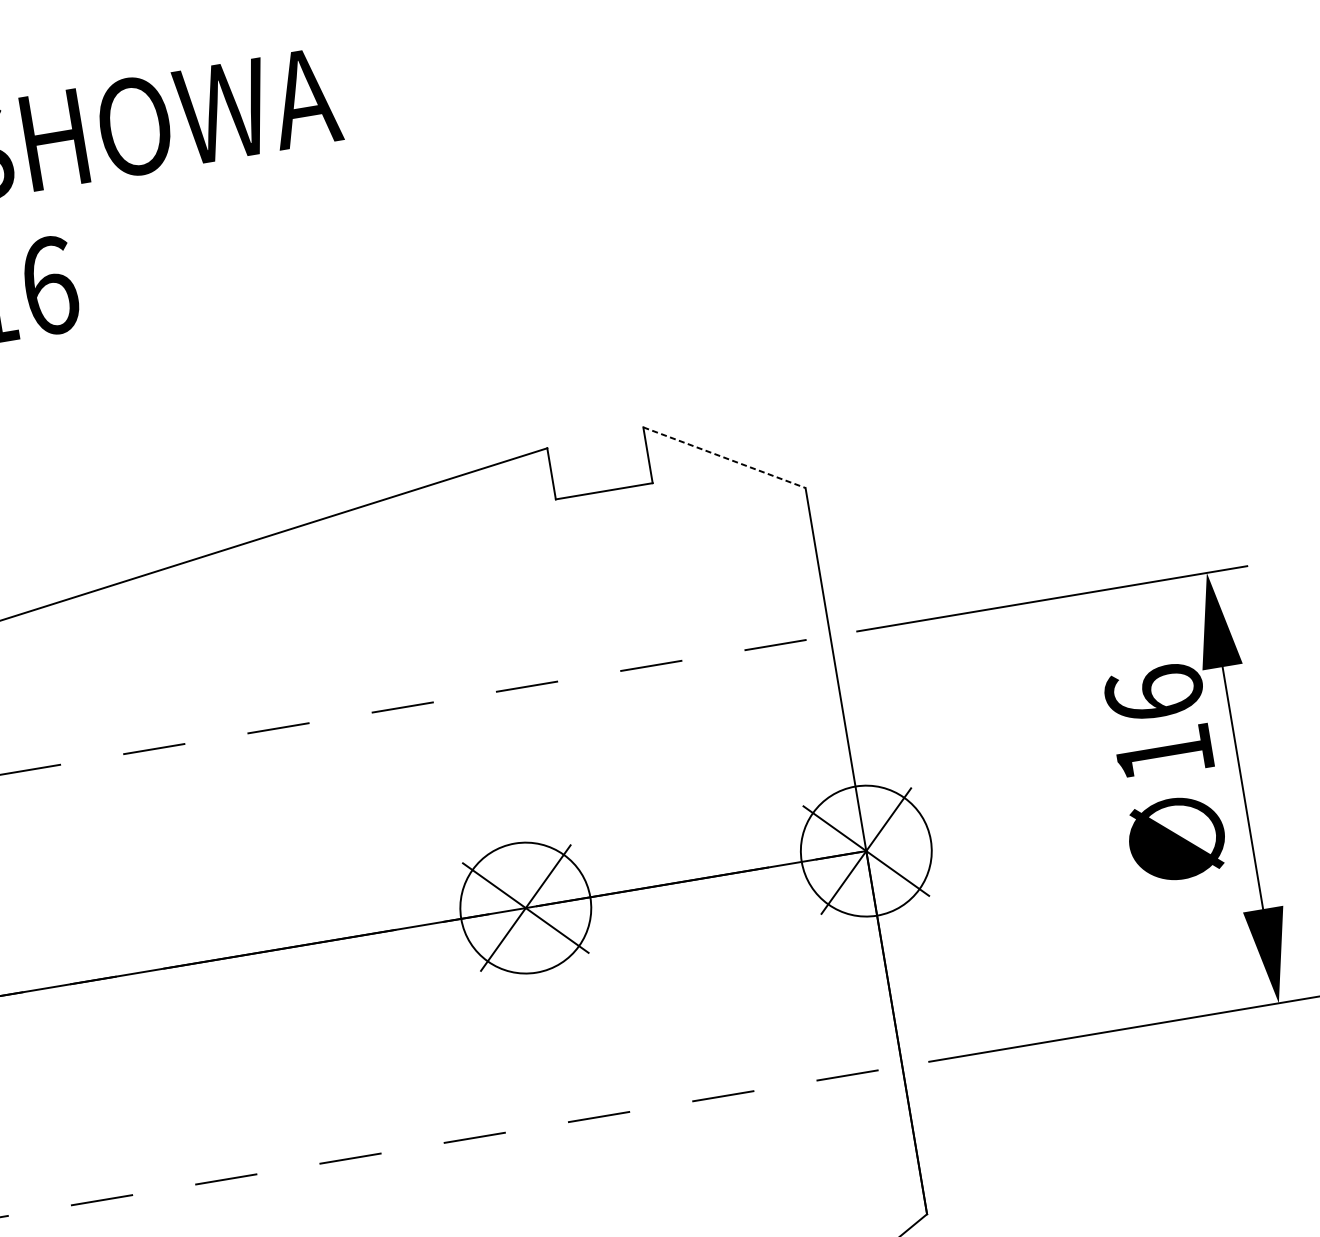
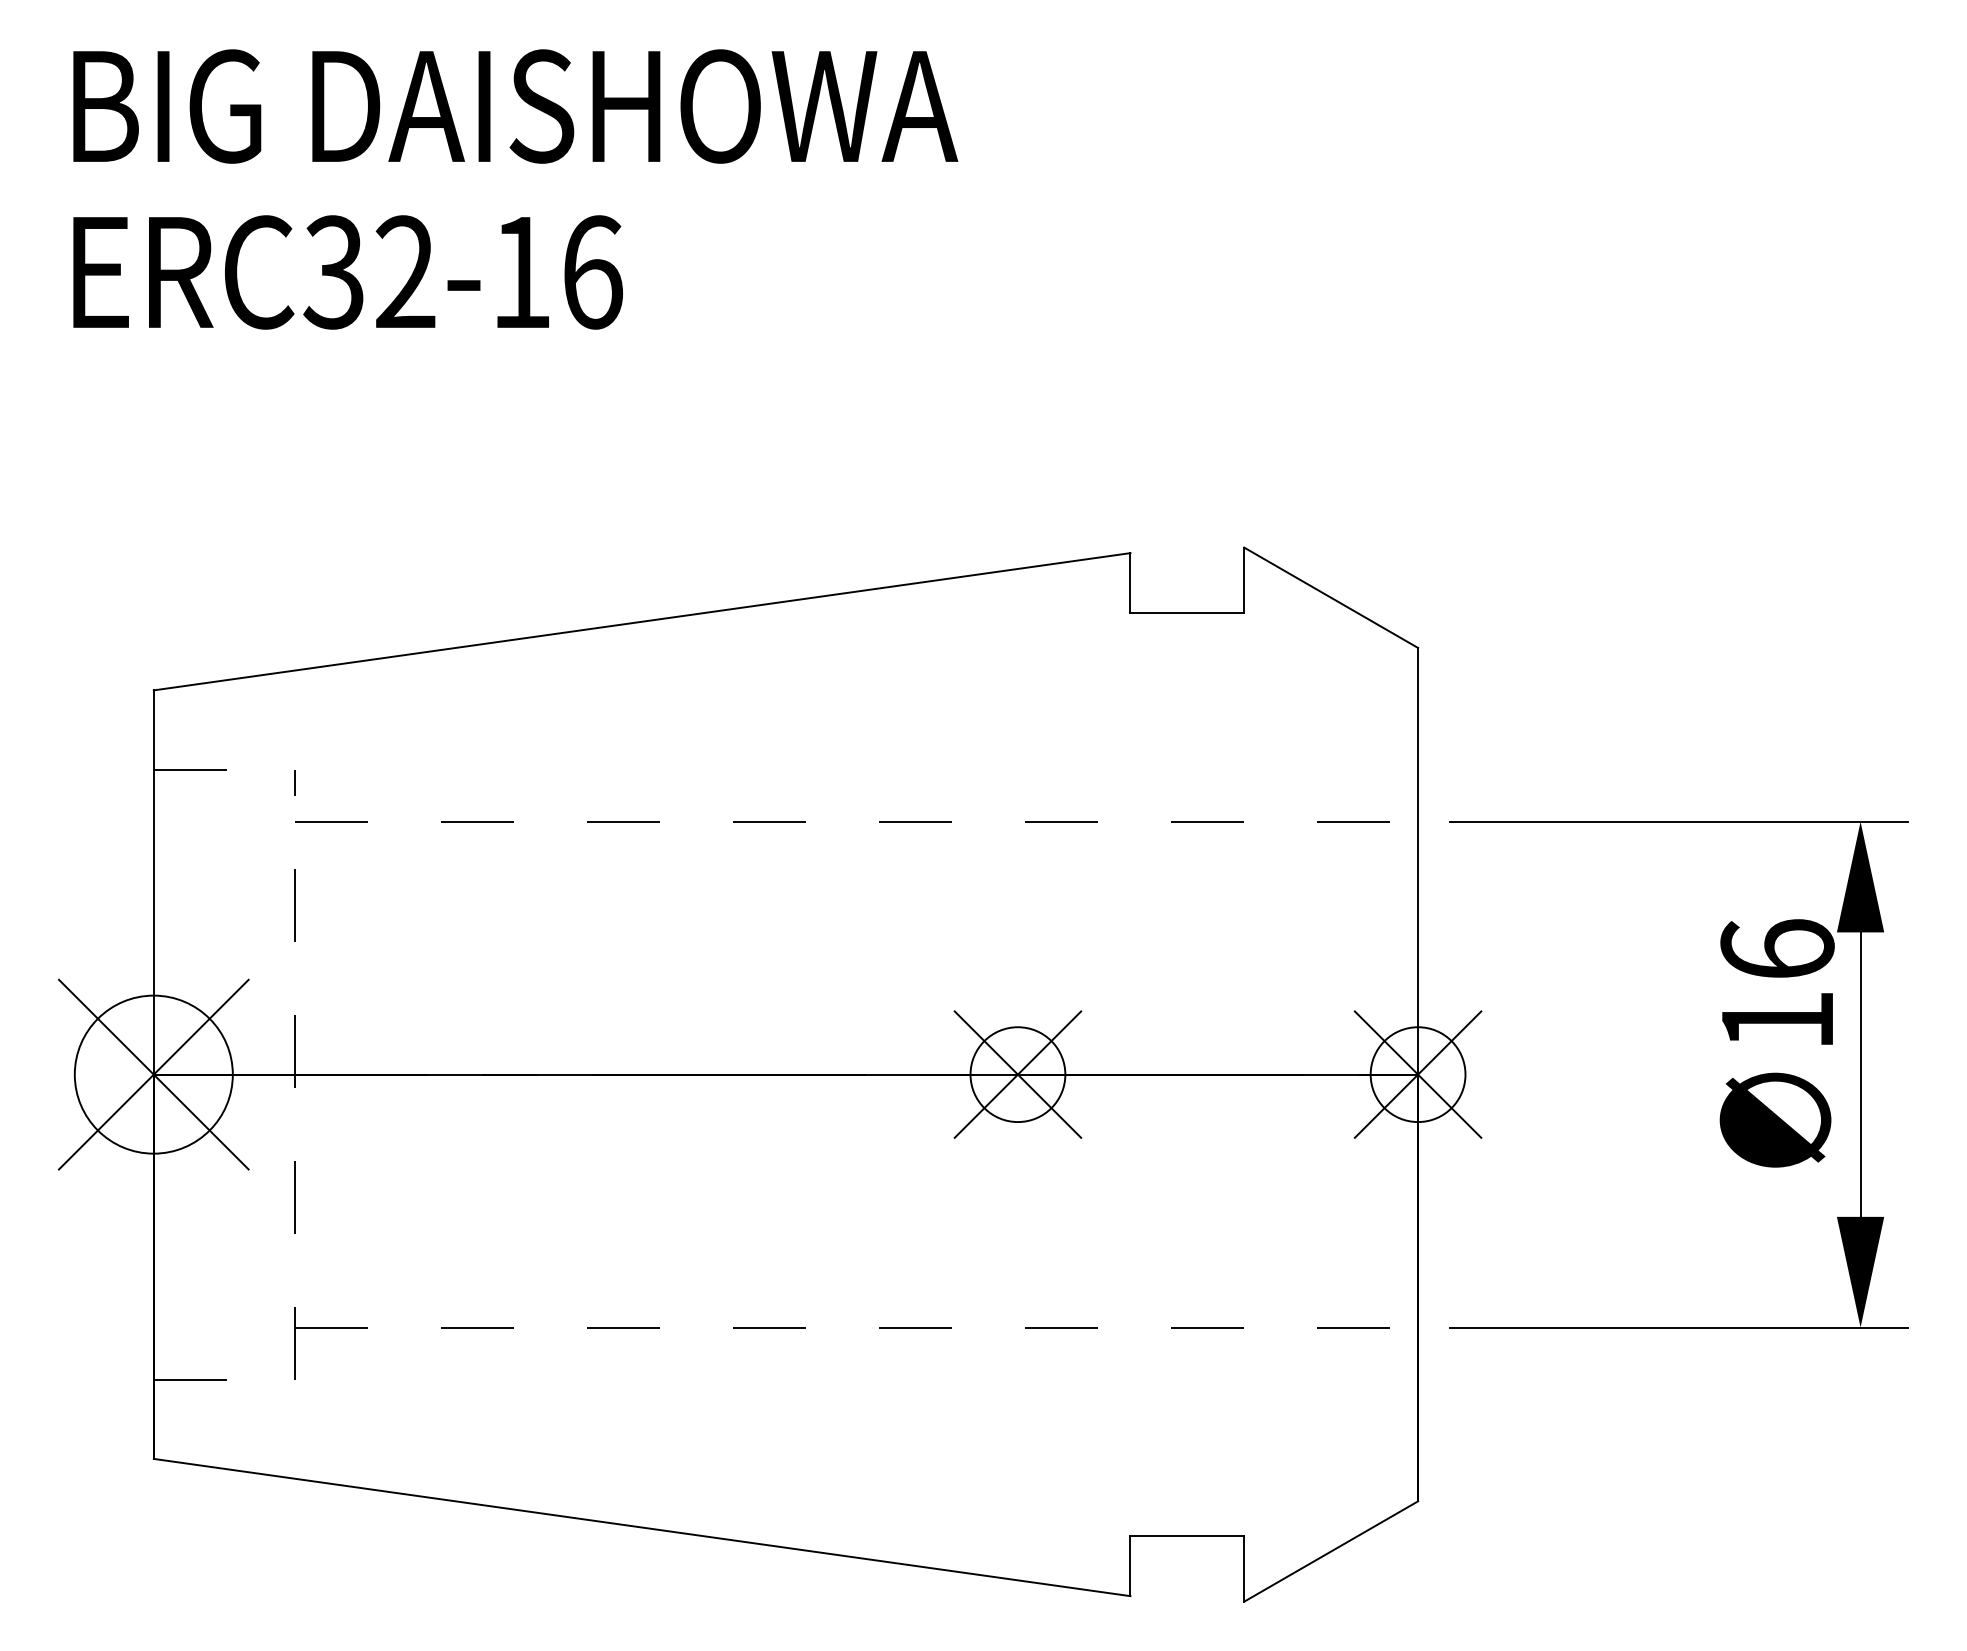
line: (724, 458) -> (1331, 598), dashed -> solid
circle: (865, 851) -> (1417, 1074), size x0.62
circle: (525, 908) -> (1017, 1074), size x0.62

